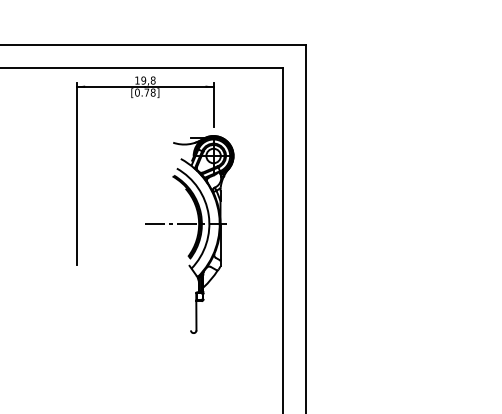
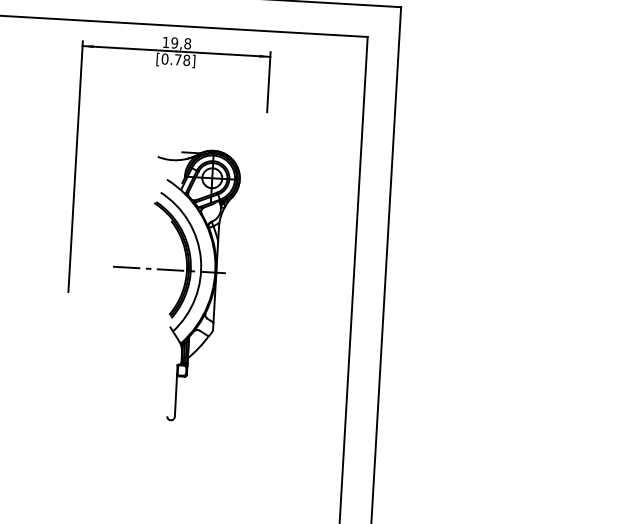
part: (196, 236) -> (182, 287), moved

